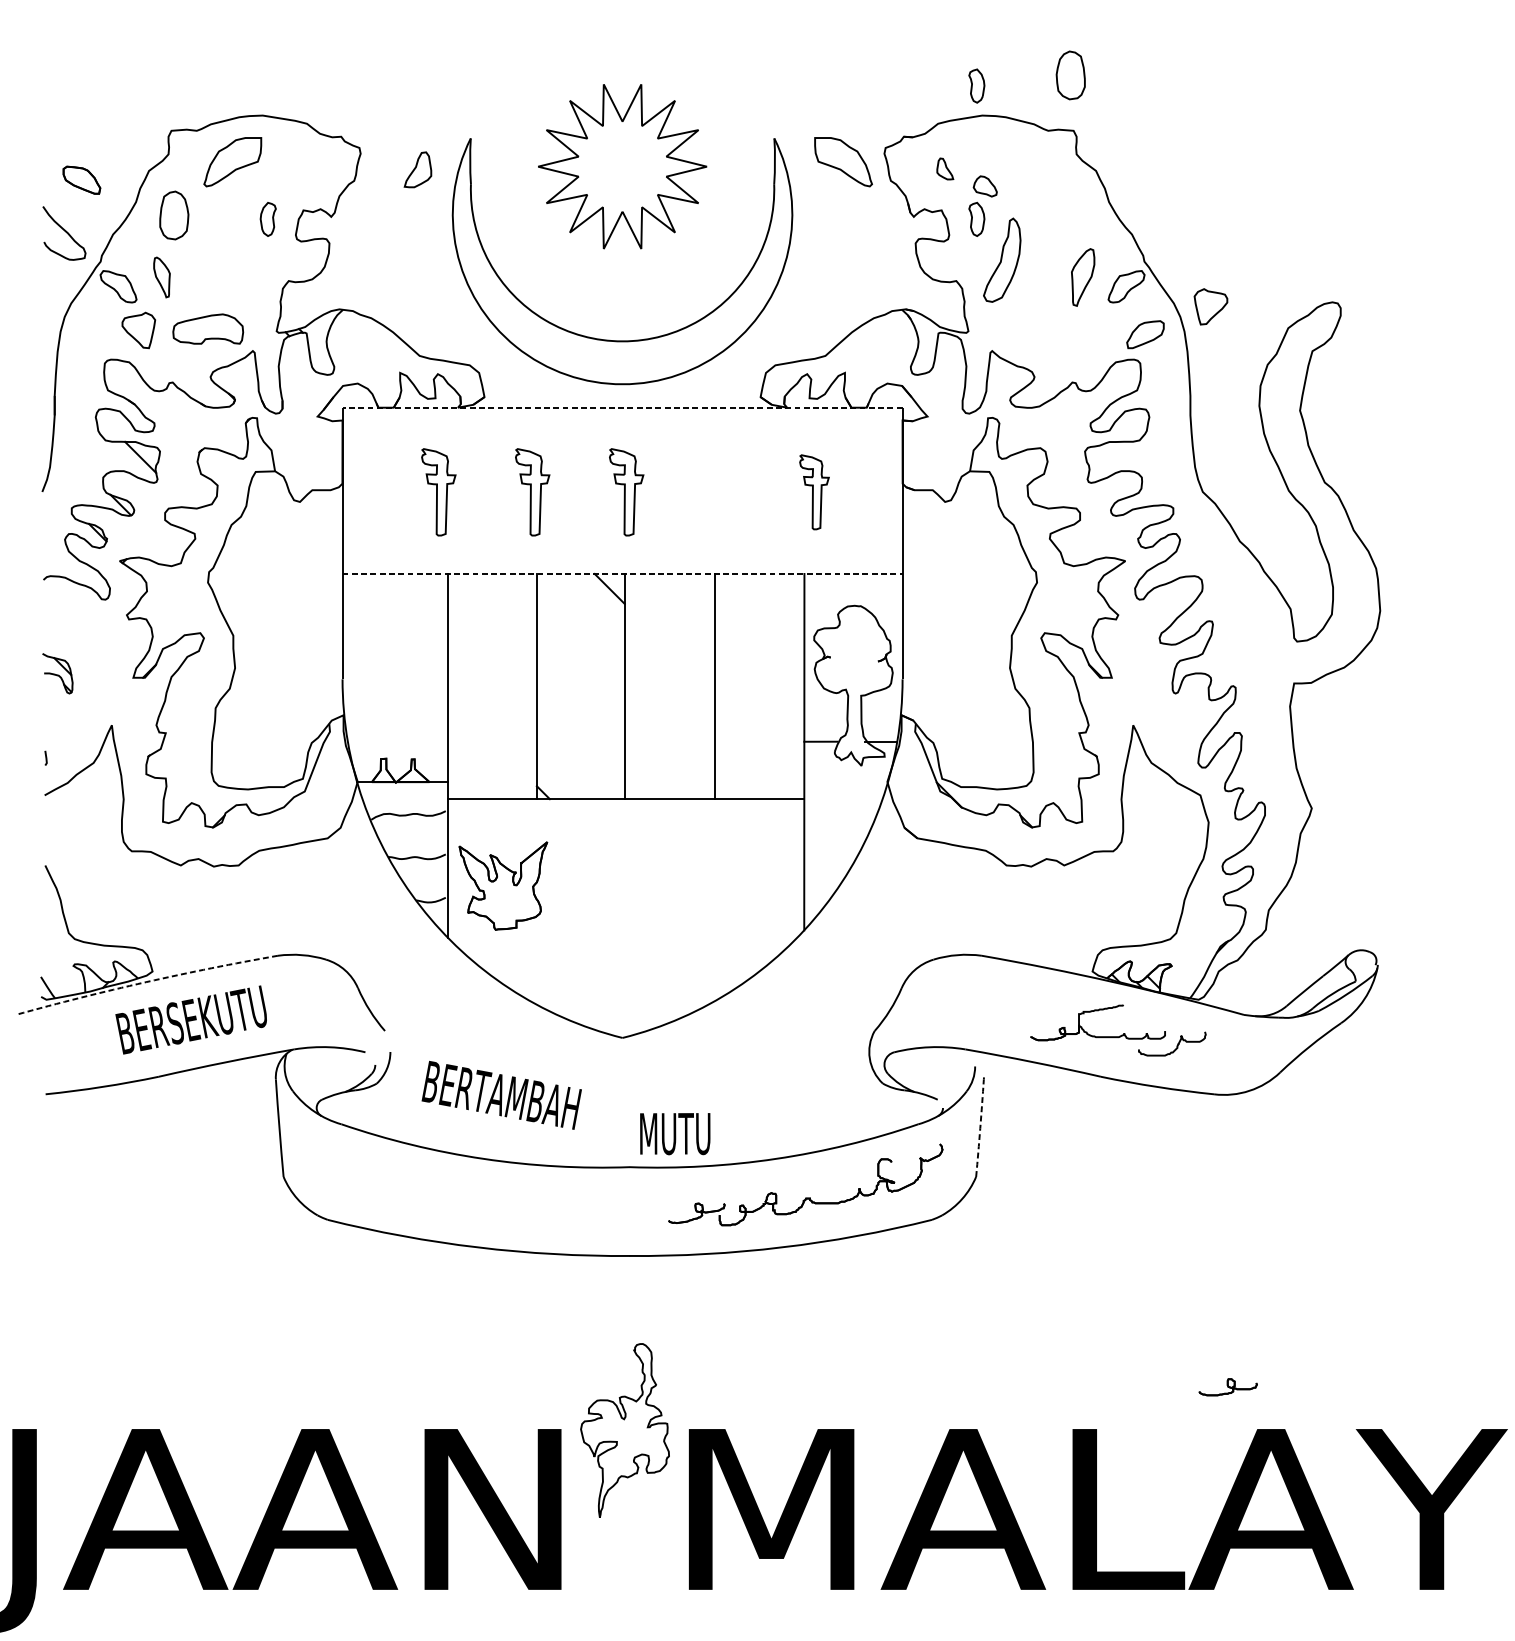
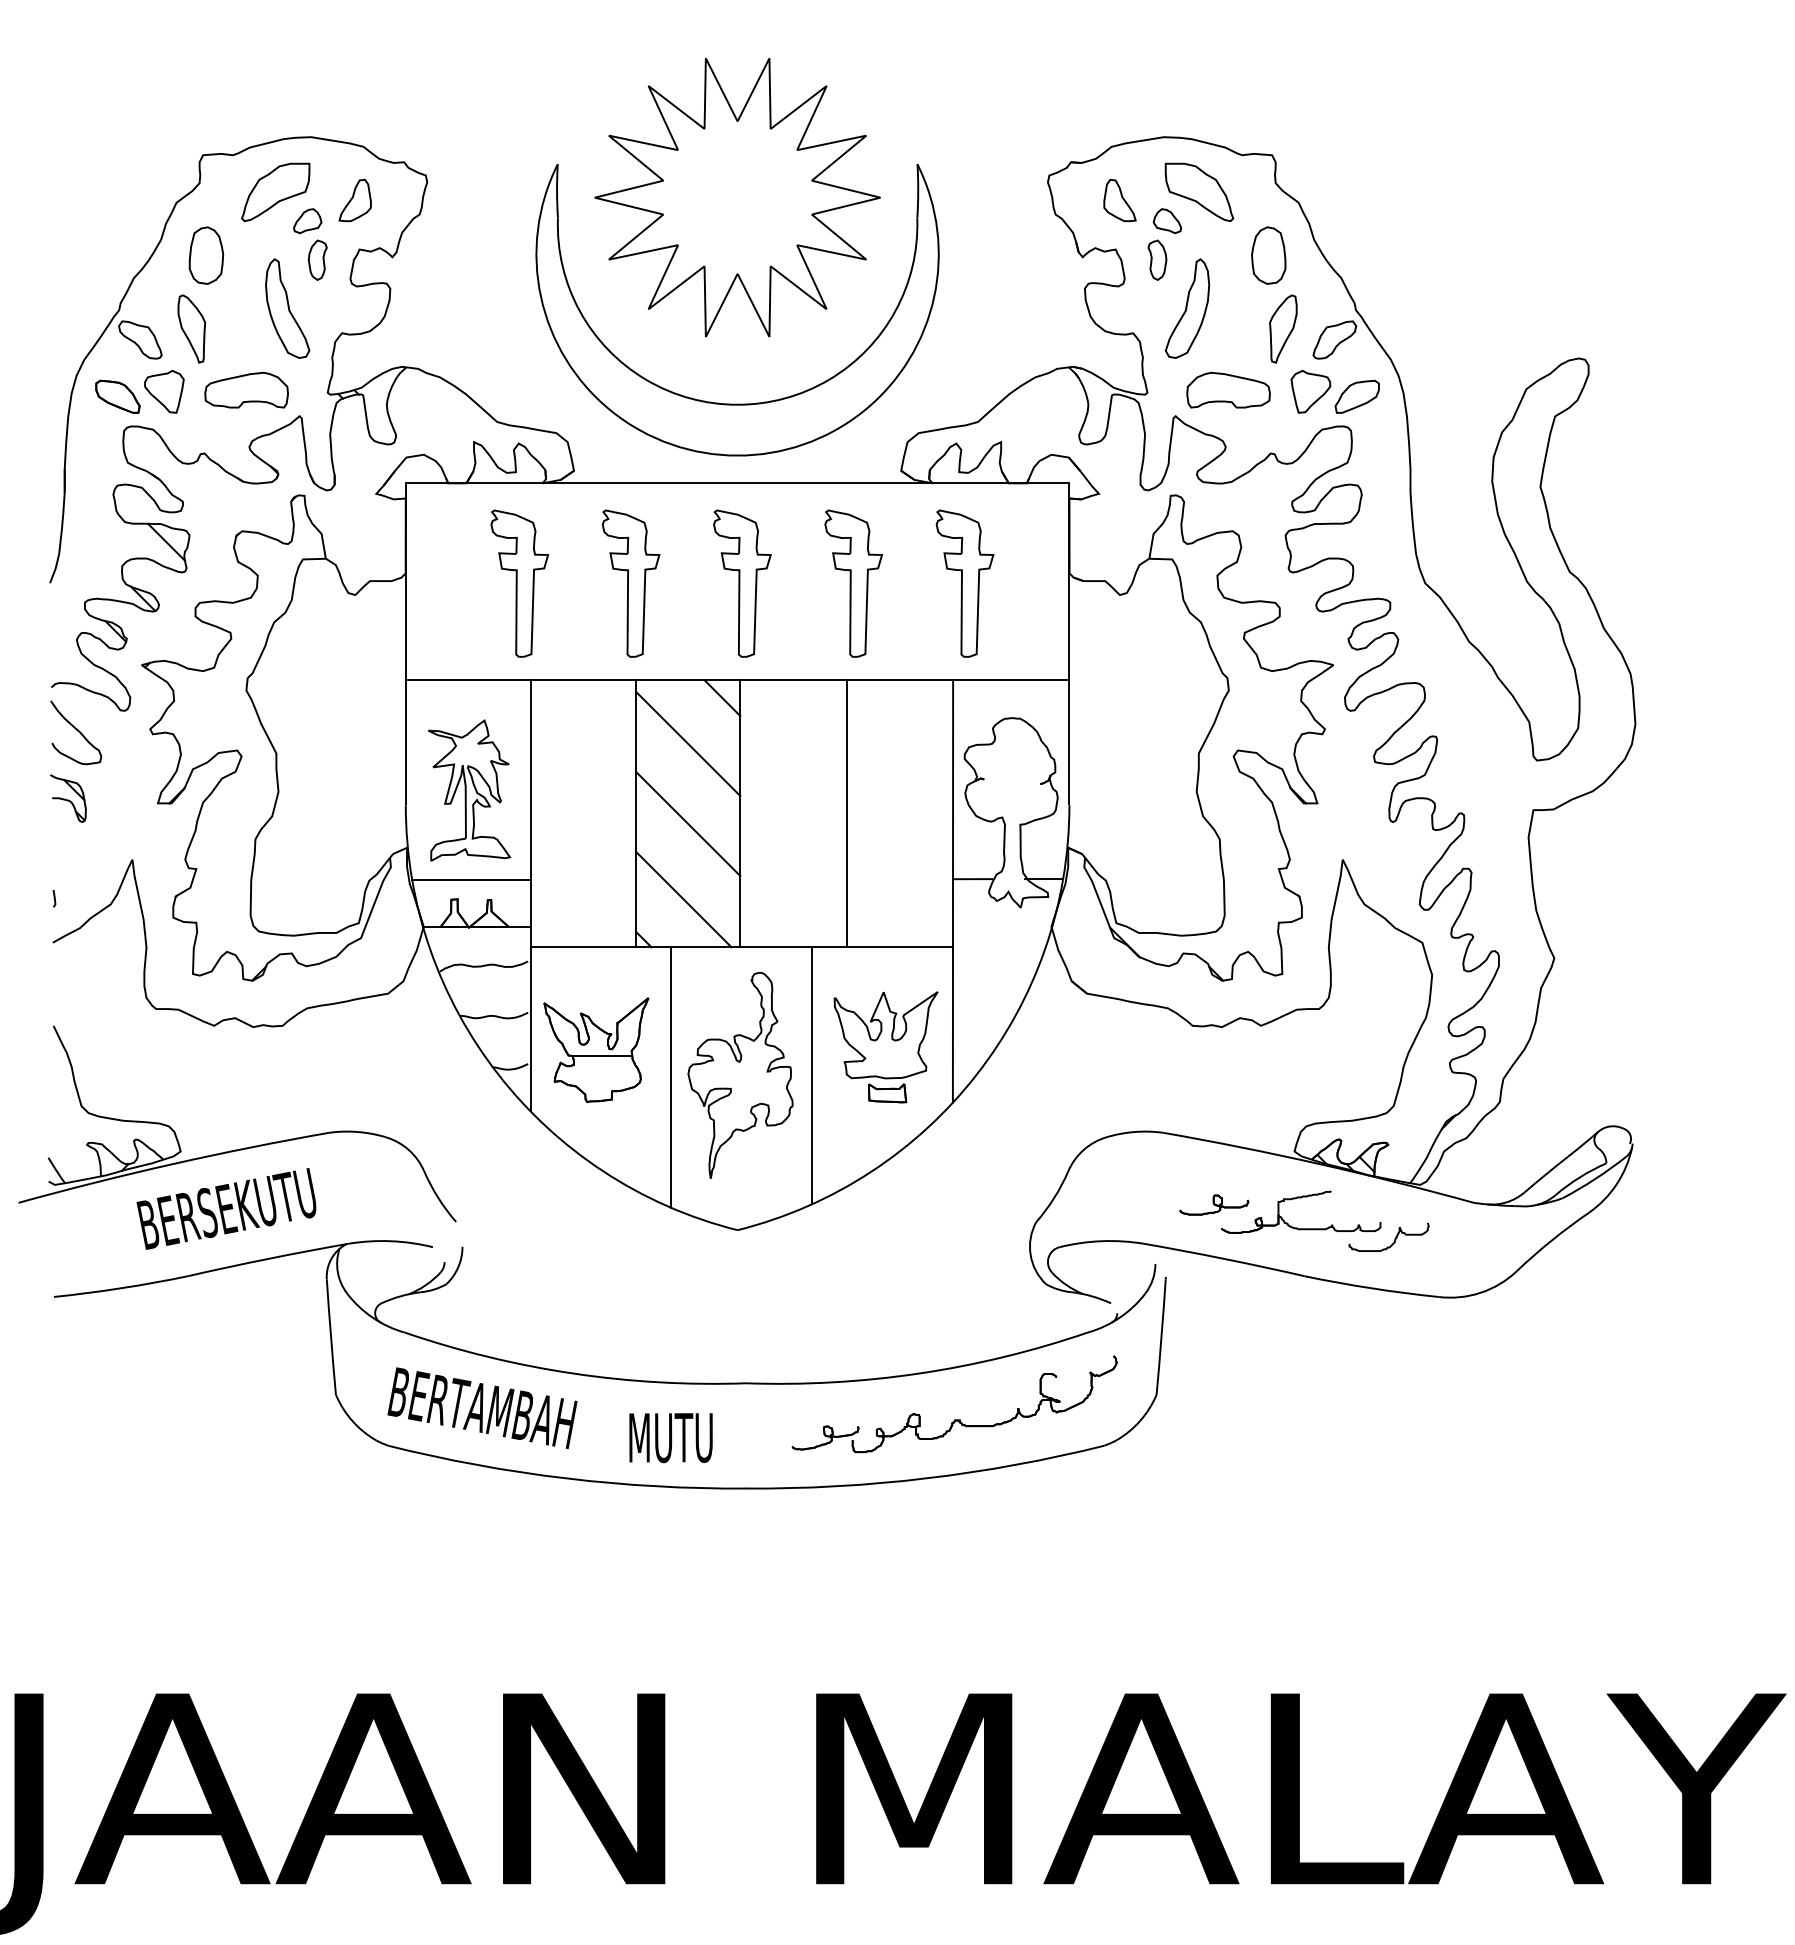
part: (1070, 75) -> (1268, 255), moved
part: (976, 85) -> (1157, 101), removed
part: (843, 162) -> (1199, 192), moved
part: (622, 166) -> (737, 197), size x1.43
part: (417, 169) -> (354, 200), moved
part: (944, 169) -> (1119, 200), size x1.67
part: (81, 179) -> (117, 396), moved
part: (259, 185) -> (307, 220), added
curve: (65, 232) -> (77, 731), moved
part: (242, 260) -> (287, 308), added
part: (161, 277) -> (191, 328), size x1.43
part: (1210, 306) -> (1310, 391), moved
part: (1036, 328) -> (1228, 389), added
line: (622, 407) -> (737, 483), dashed -> solid
part: (438, 492) -> (519, 583), size x1.43
part: (532, 492) -> (630, 583), size x1.43
part: (626, 492) -> (742, 583), size x1.43
part: (720, 492) -> (853, 583), added
part: (814, 492) -> (964, 583), size x1.67
line: (622, 574) -> (737, 680), dashed -> solid
line: (581, 627) -> (688, 743), added
part: (396, 666) -> (469, 790), added
line: (581, 694) -> (688, 823), added
line: (397, 742) -> (471, 880), added
line: (576, 758) -> (683, 899), added
part: (747, 883) -> (885, 1047), added
line: (508, 890) -> (602, 1055), added
line: (685, 907) -> (812, 1075), added
line: (566, 909) -> (671, 1077), added
arc: (146, 982) -> (173, 1164), dashed -> solid
text: (501, 1095) -> (482, 1408), moved
arc: (980, 1128) -> (1161, 1337), dashed -> solid
text: (674, 1134) -> (670, 1438), moved
part: (1228, 1386) -> (1214, 1204), moved
part: (625, 1430) -> (740, 1075), moved

